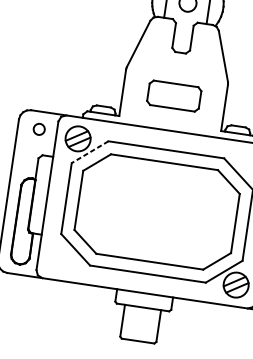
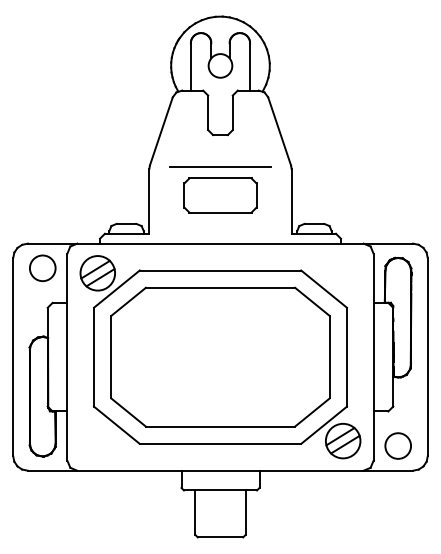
line: (177, 75) -> (220, 166), added
circle: (39, 128) -> (42, 267), size x1.67
line: (89, 152) -> (116, 289), dashed -> solid

